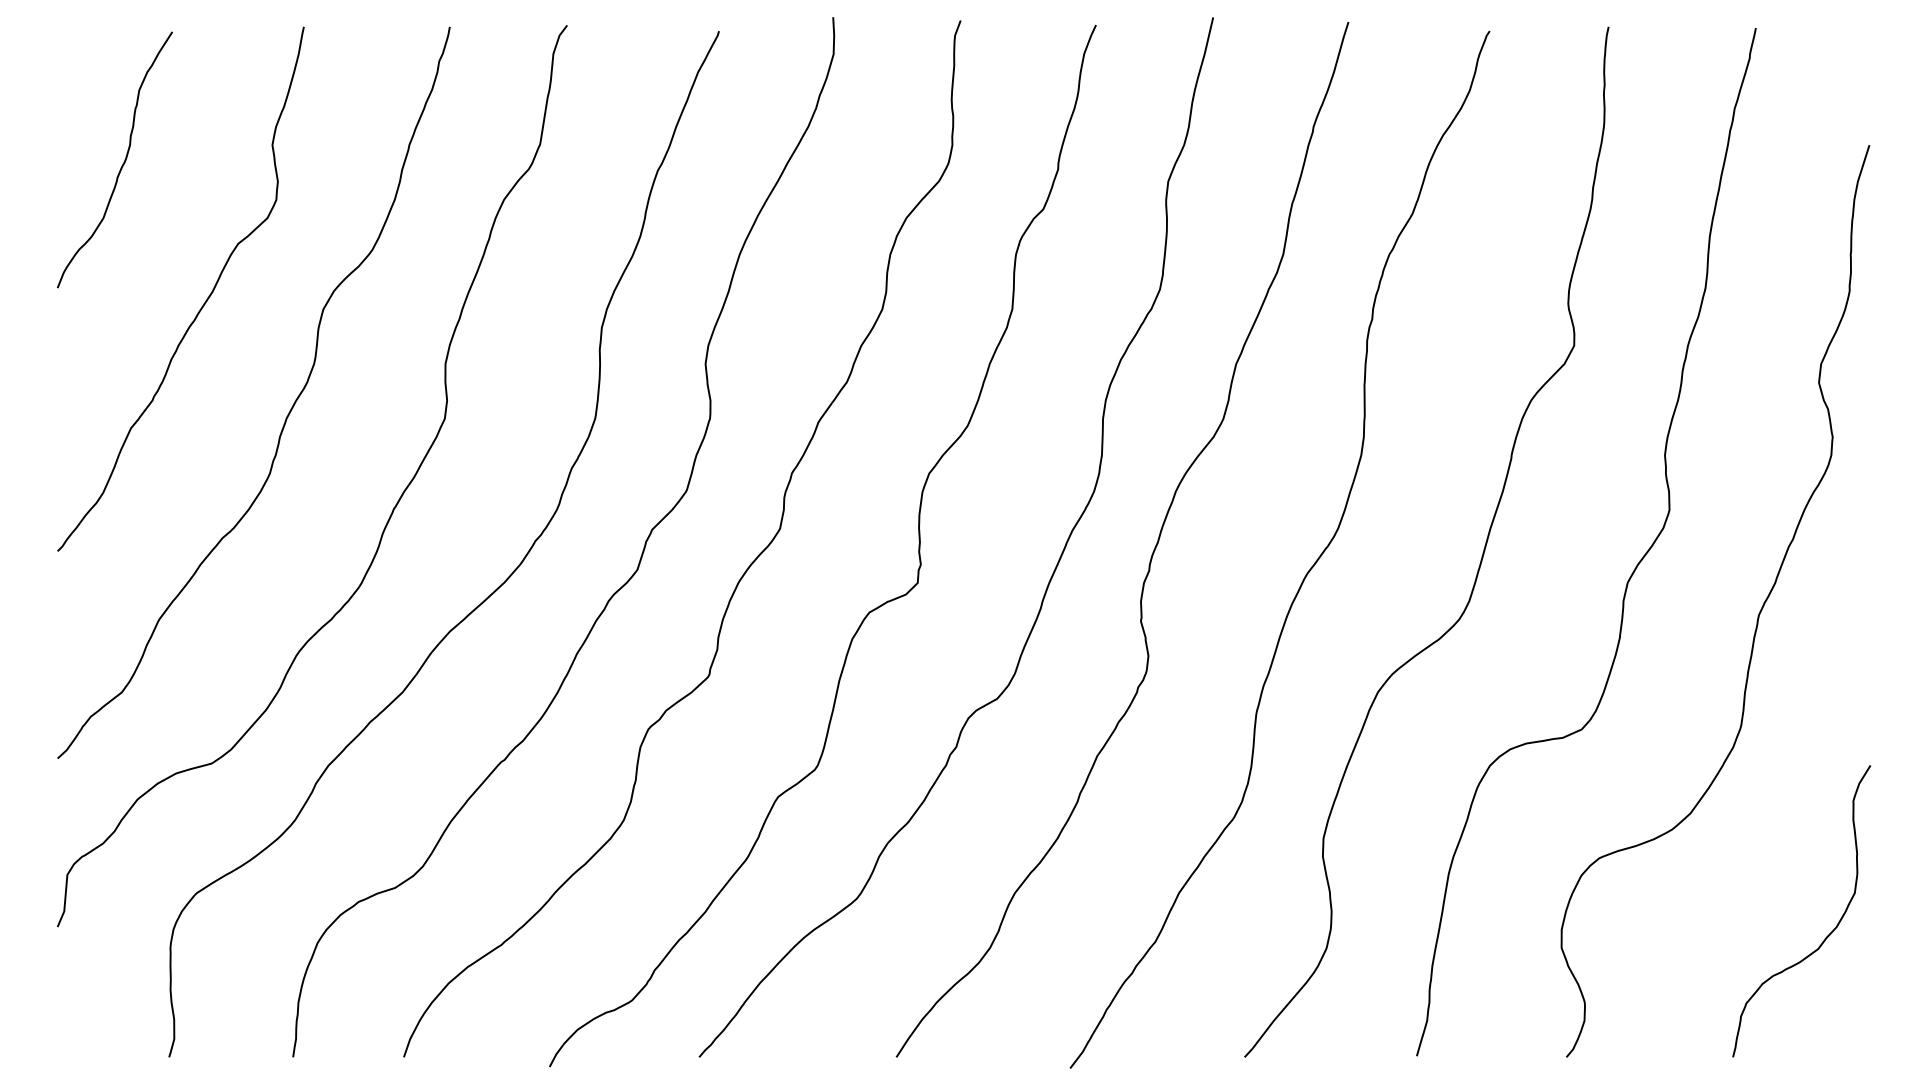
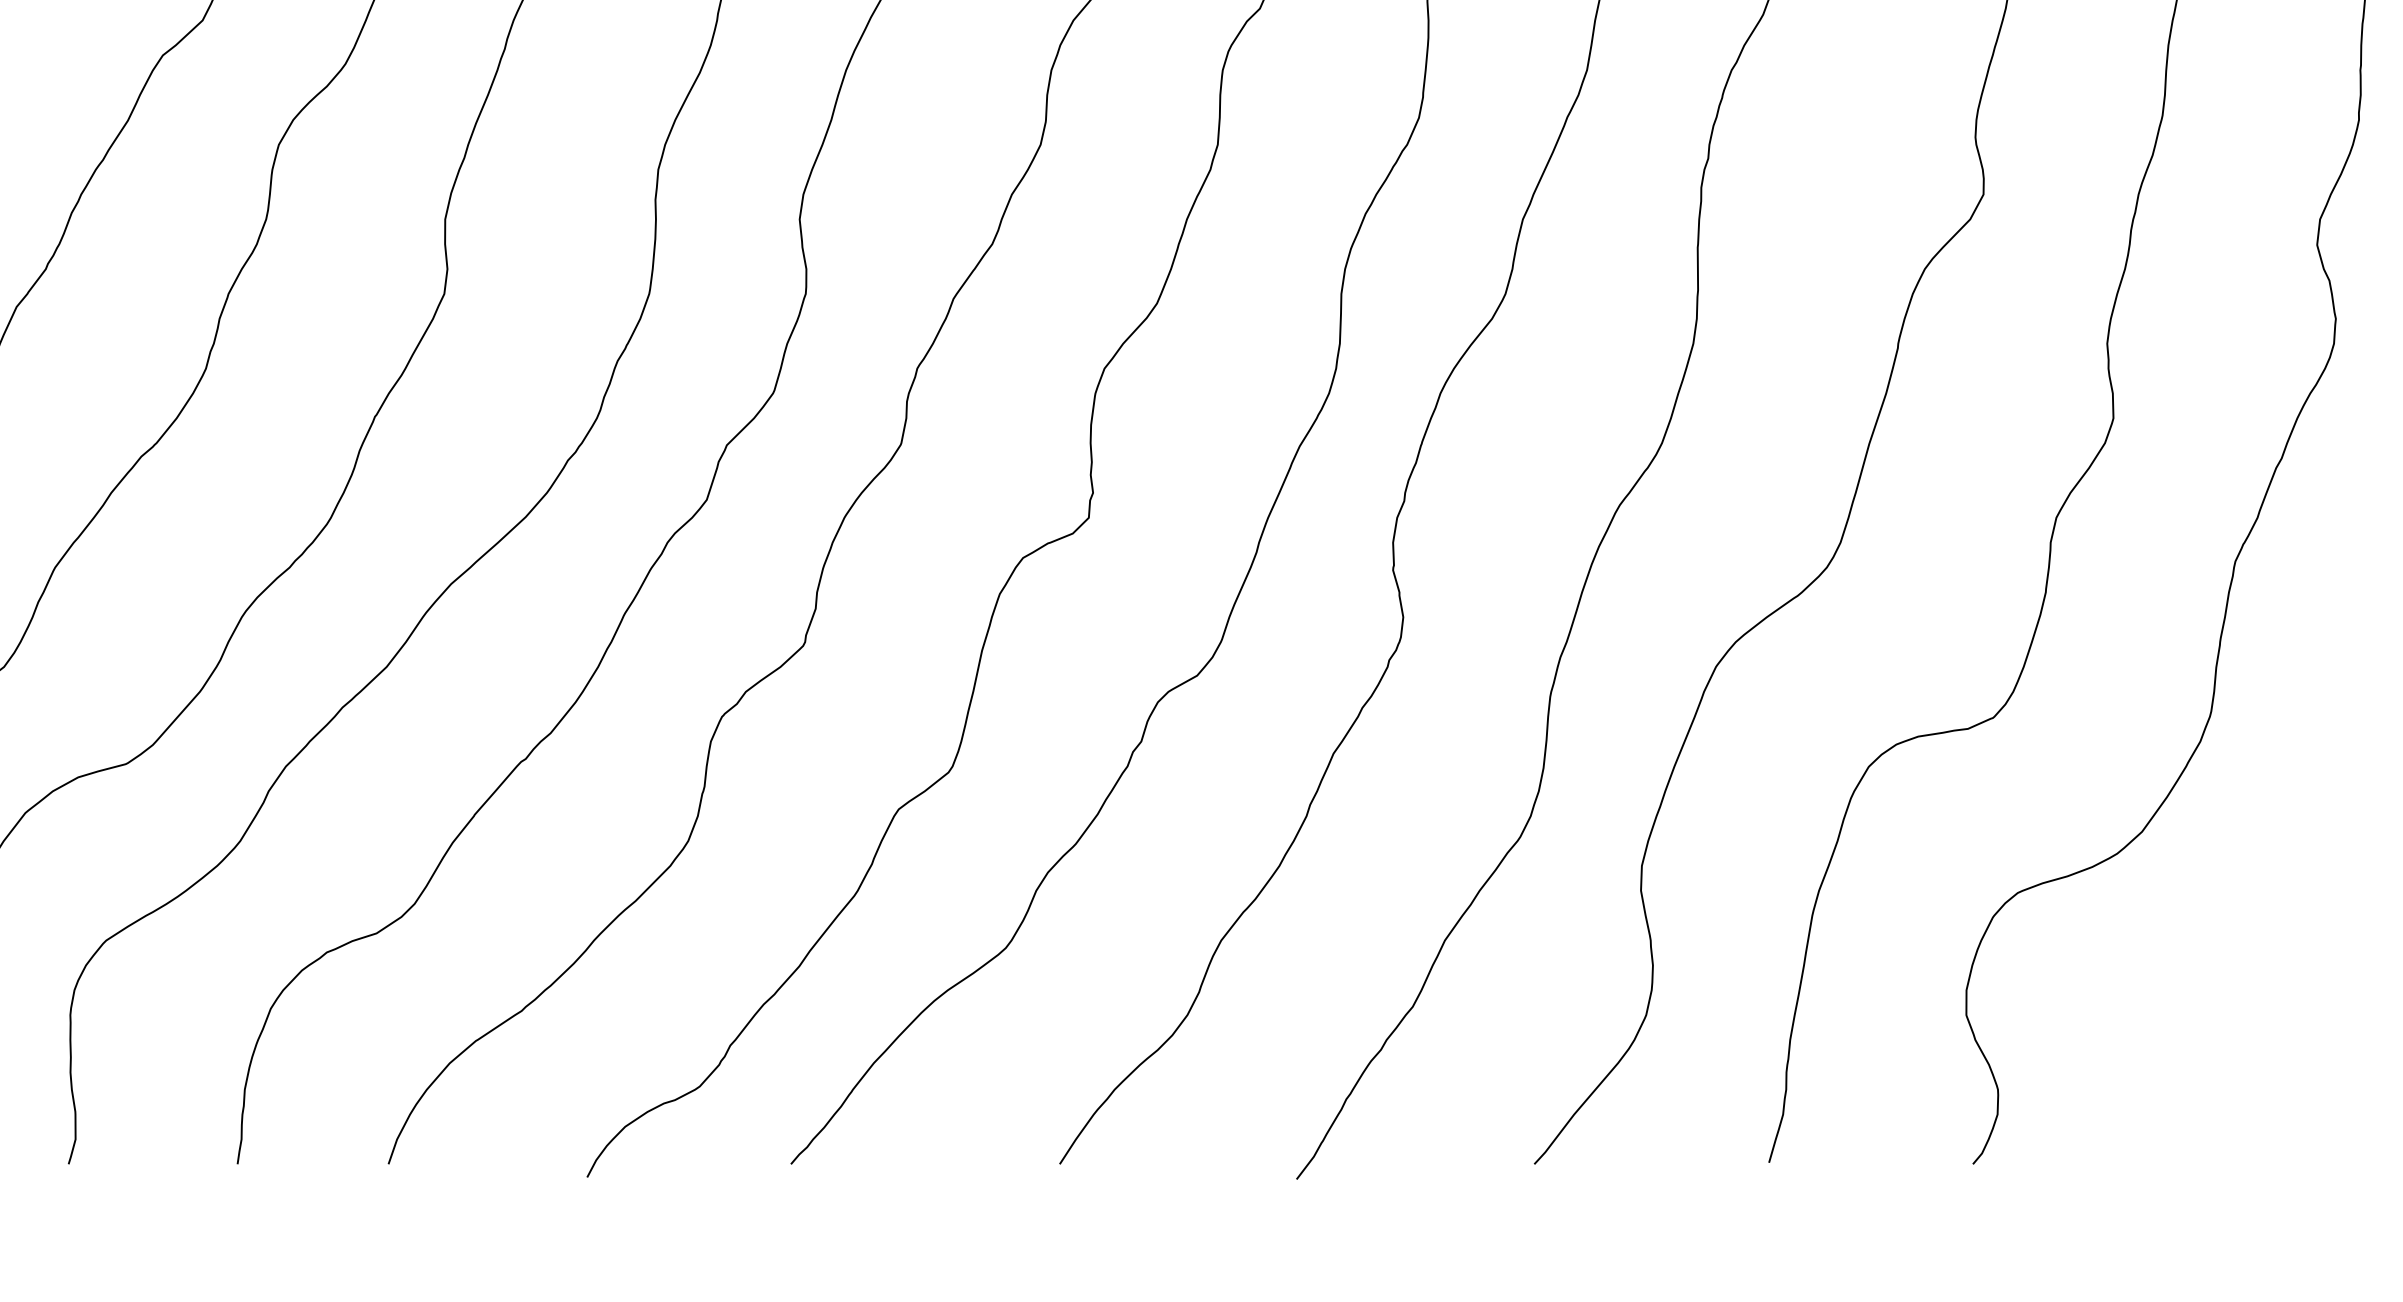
curve: (1826, 936) -> (2327, 999), removed

